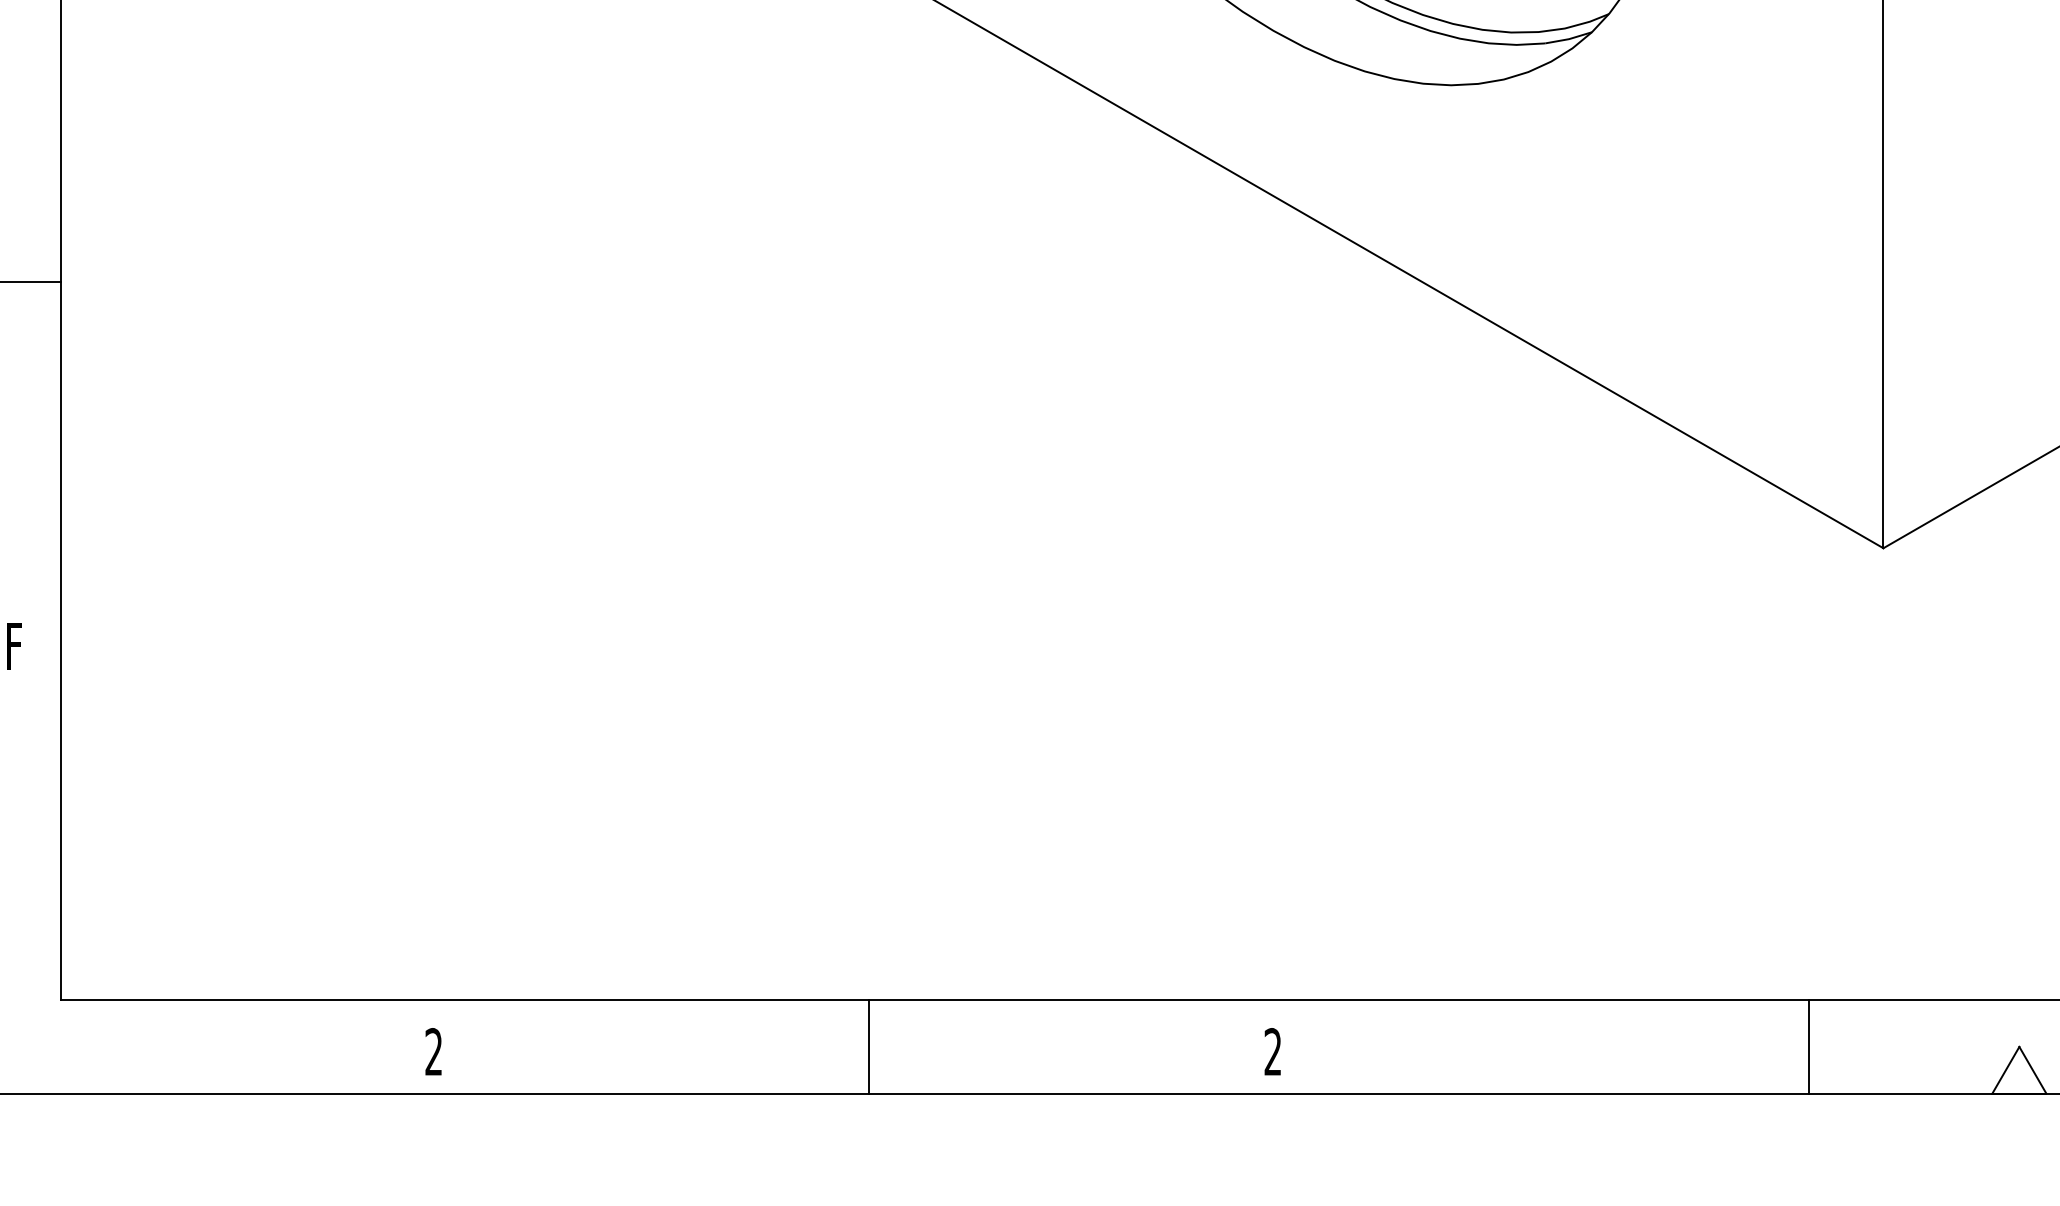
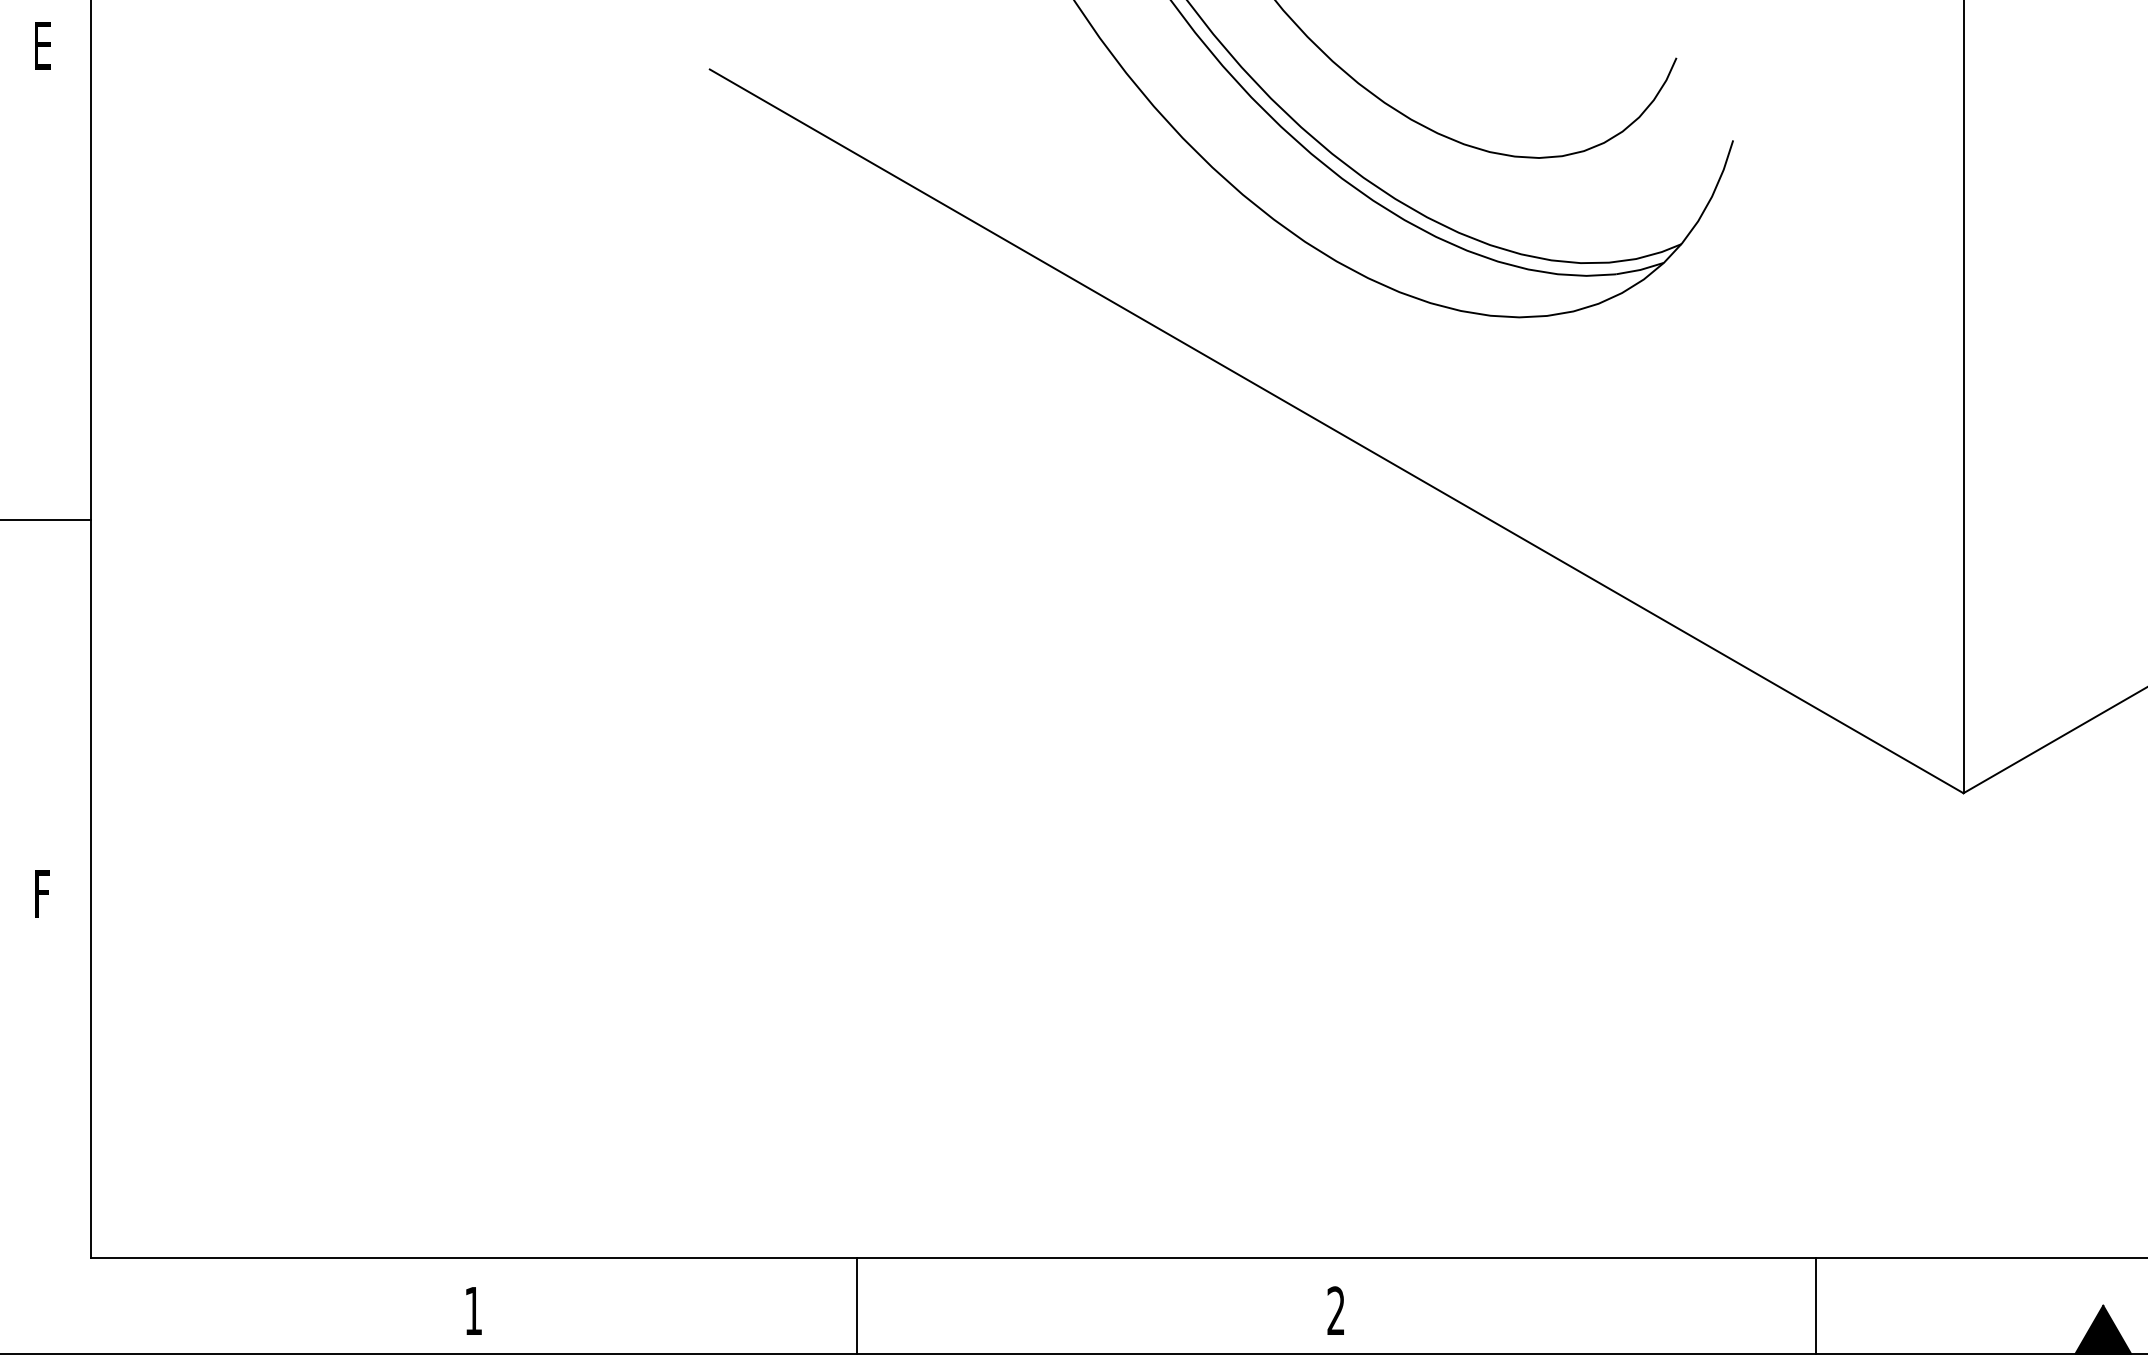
line: (868, 1046) -> (857, 1305), moved
line: (1808, 1046) -> (1815, 1305), moved
text: (433, 1051) -> (473, 1310), 2 -> 1
fill: (2018, 1069) -> (2102, 1329), added

